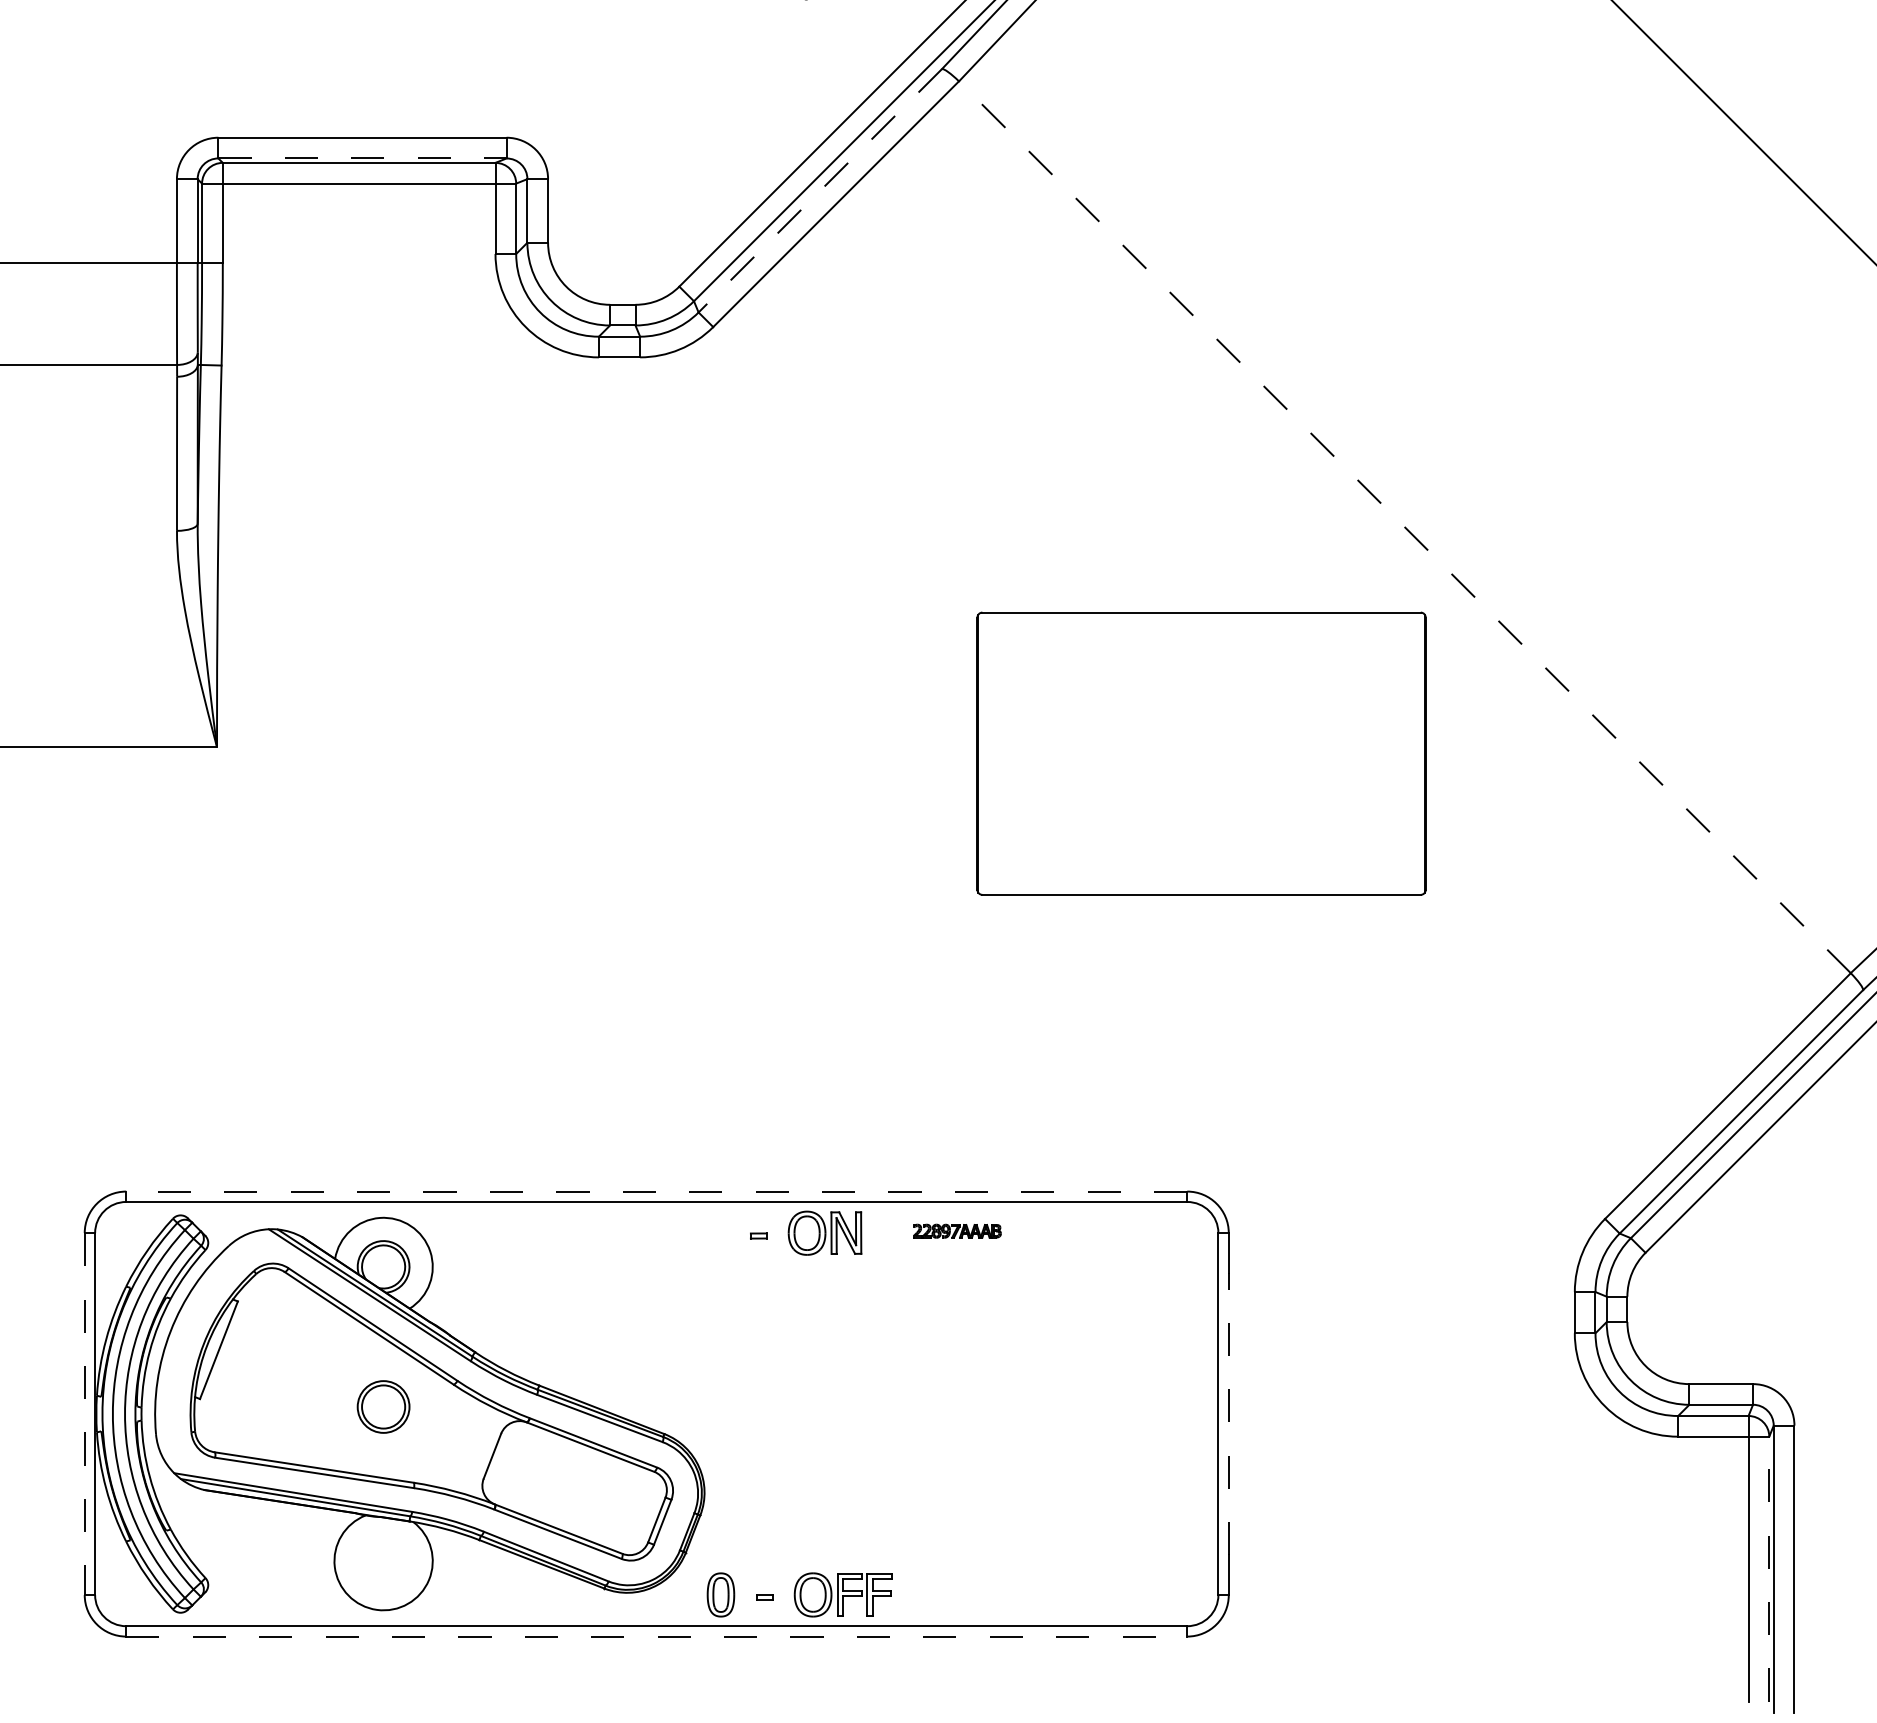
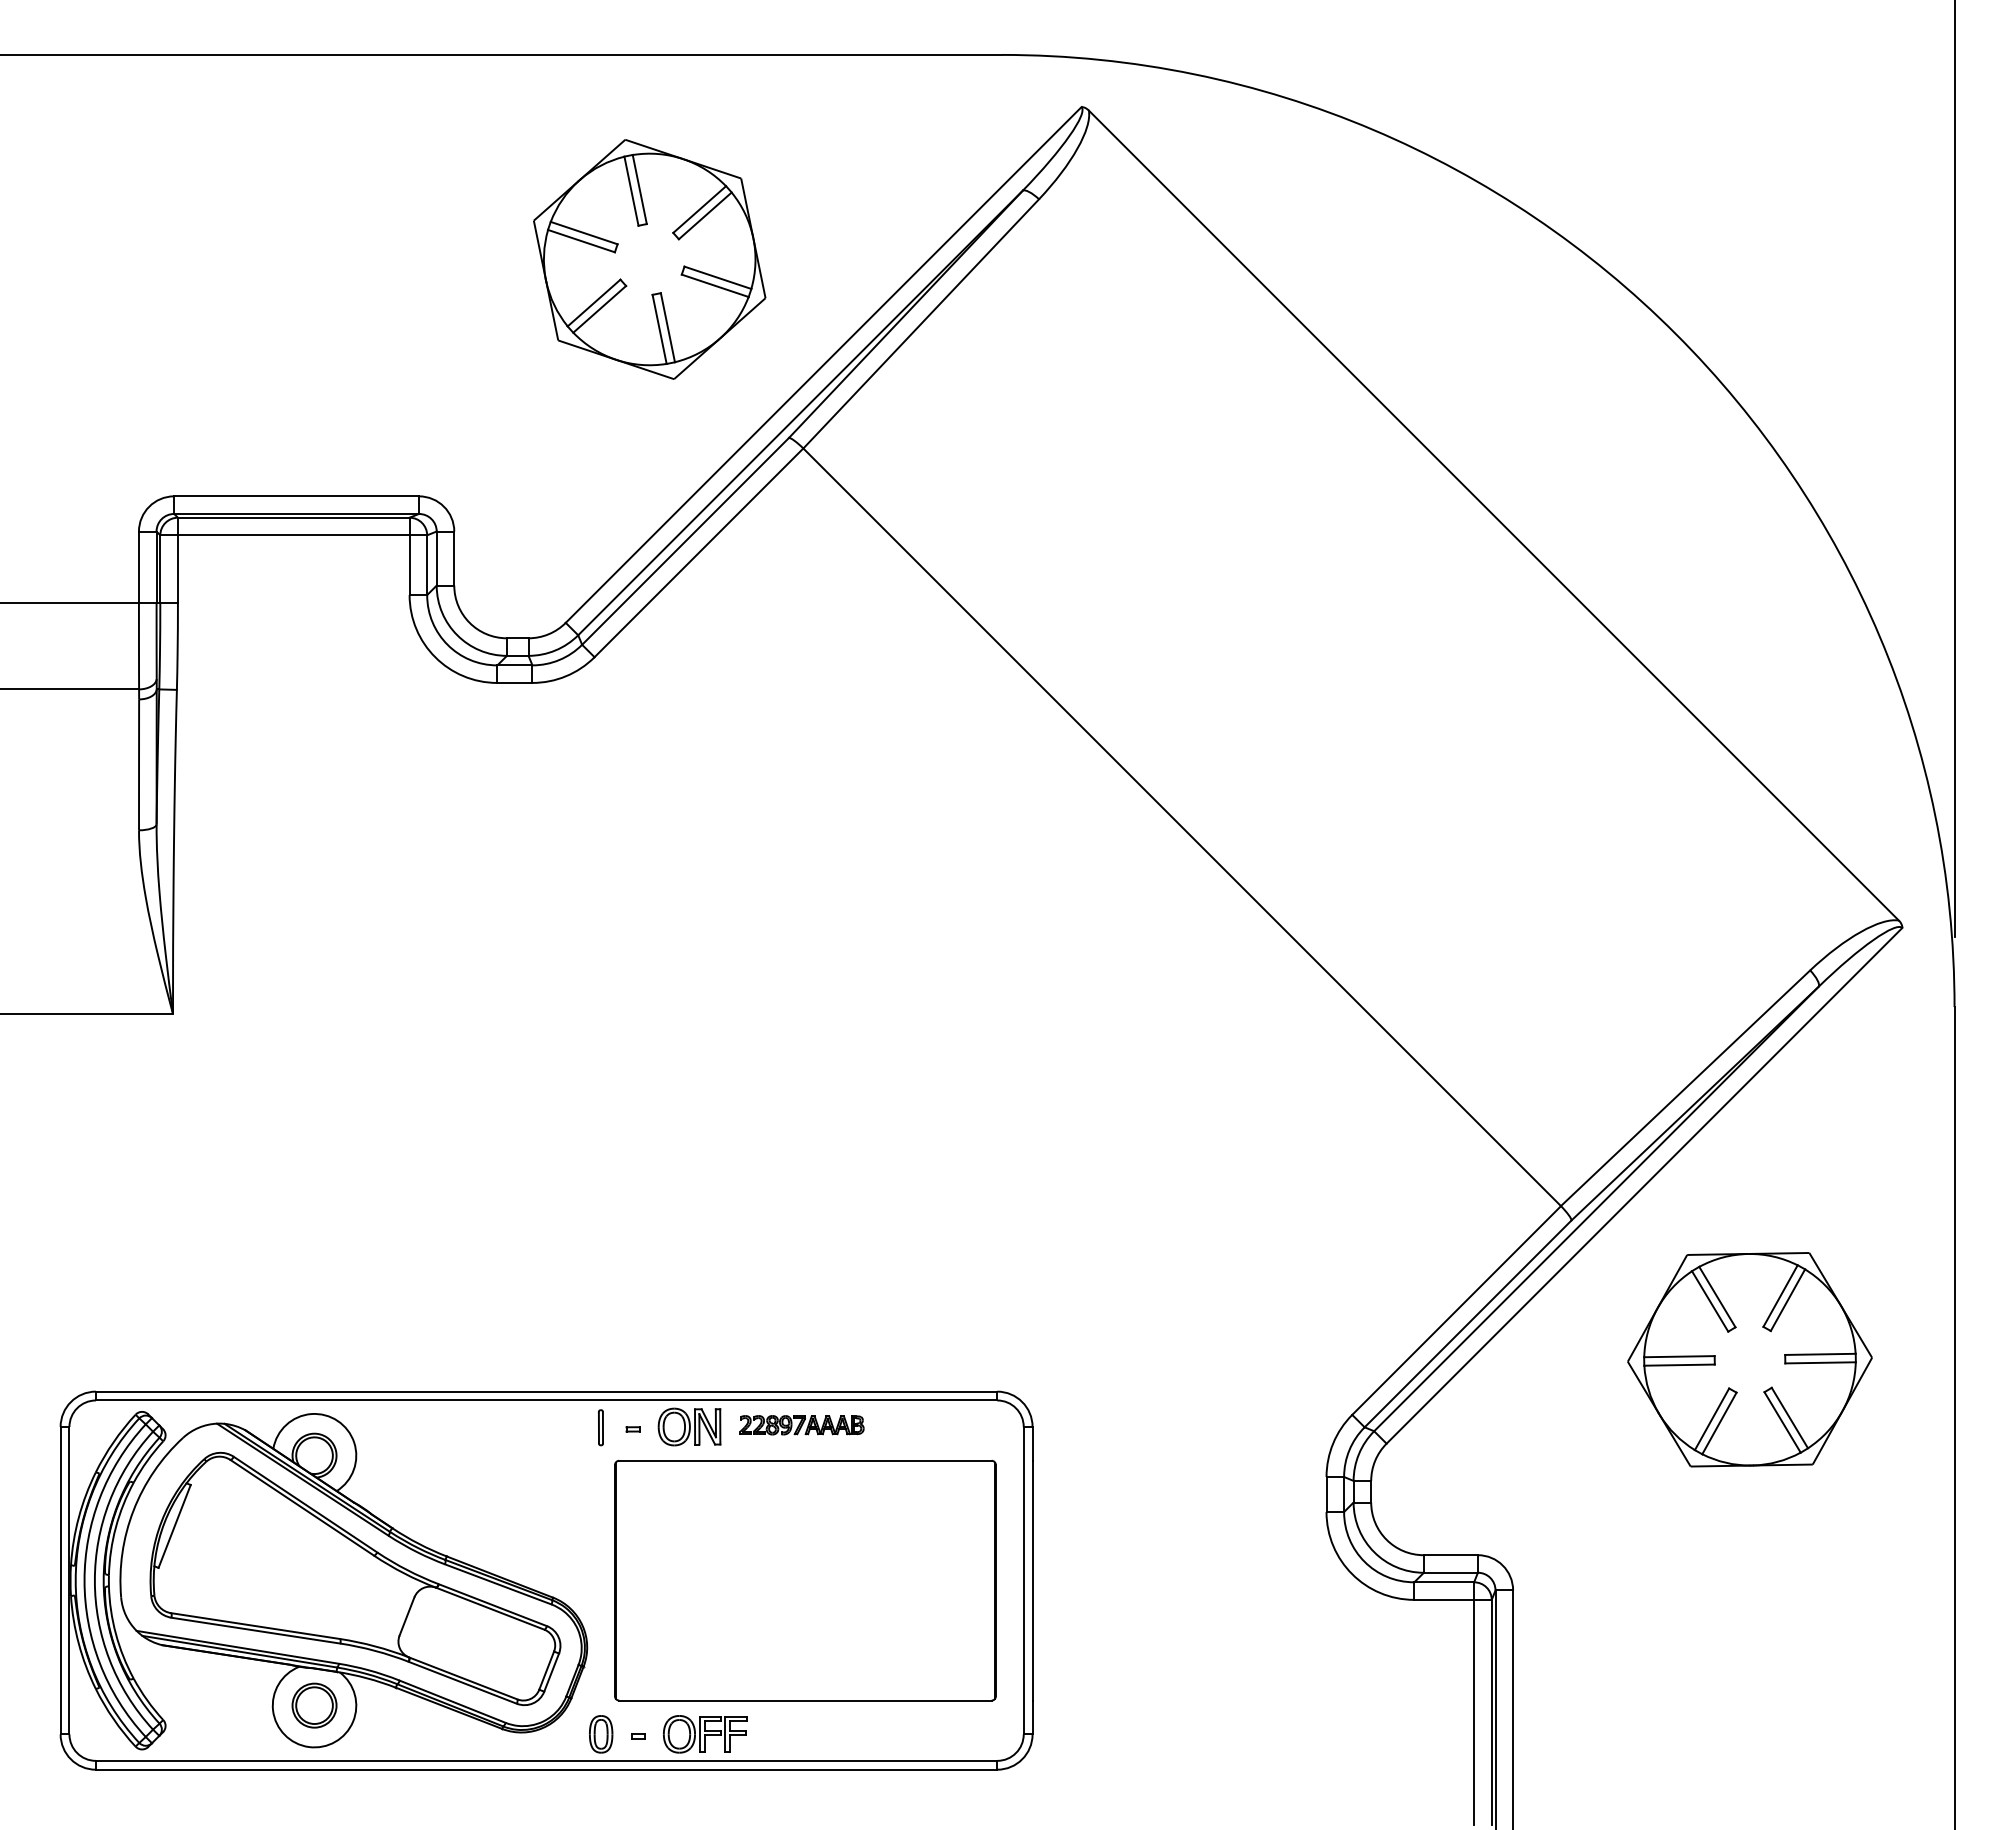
line: (363, 157) -> (297, 513), dashed -> solid
line: (820, 190) -> (685, 541), dashed -> solid
line: (1405, 527) -> (1182, 827), dashed -> solid
part: (1201, 753) -> (805, 1580), moved
line: (656, 1191) -> (546, 1391), dashed -> solid
part: (956, 1231) -> (801, 1425), size x1.67
part: (720, 1233) -> (600, 1427), added
part: (383, 1406) -> (314, 1705), moved
line: (84, 1413) -> (60, 1580), dashed -> solid
line: (1228, 1413) -> (1032, 1580), dashed -> solid
line: (1769, 1569) -> (1491, 1712), dashed -> solid
line: (656, 1636) -> (546, 1769), dashed -> solid

